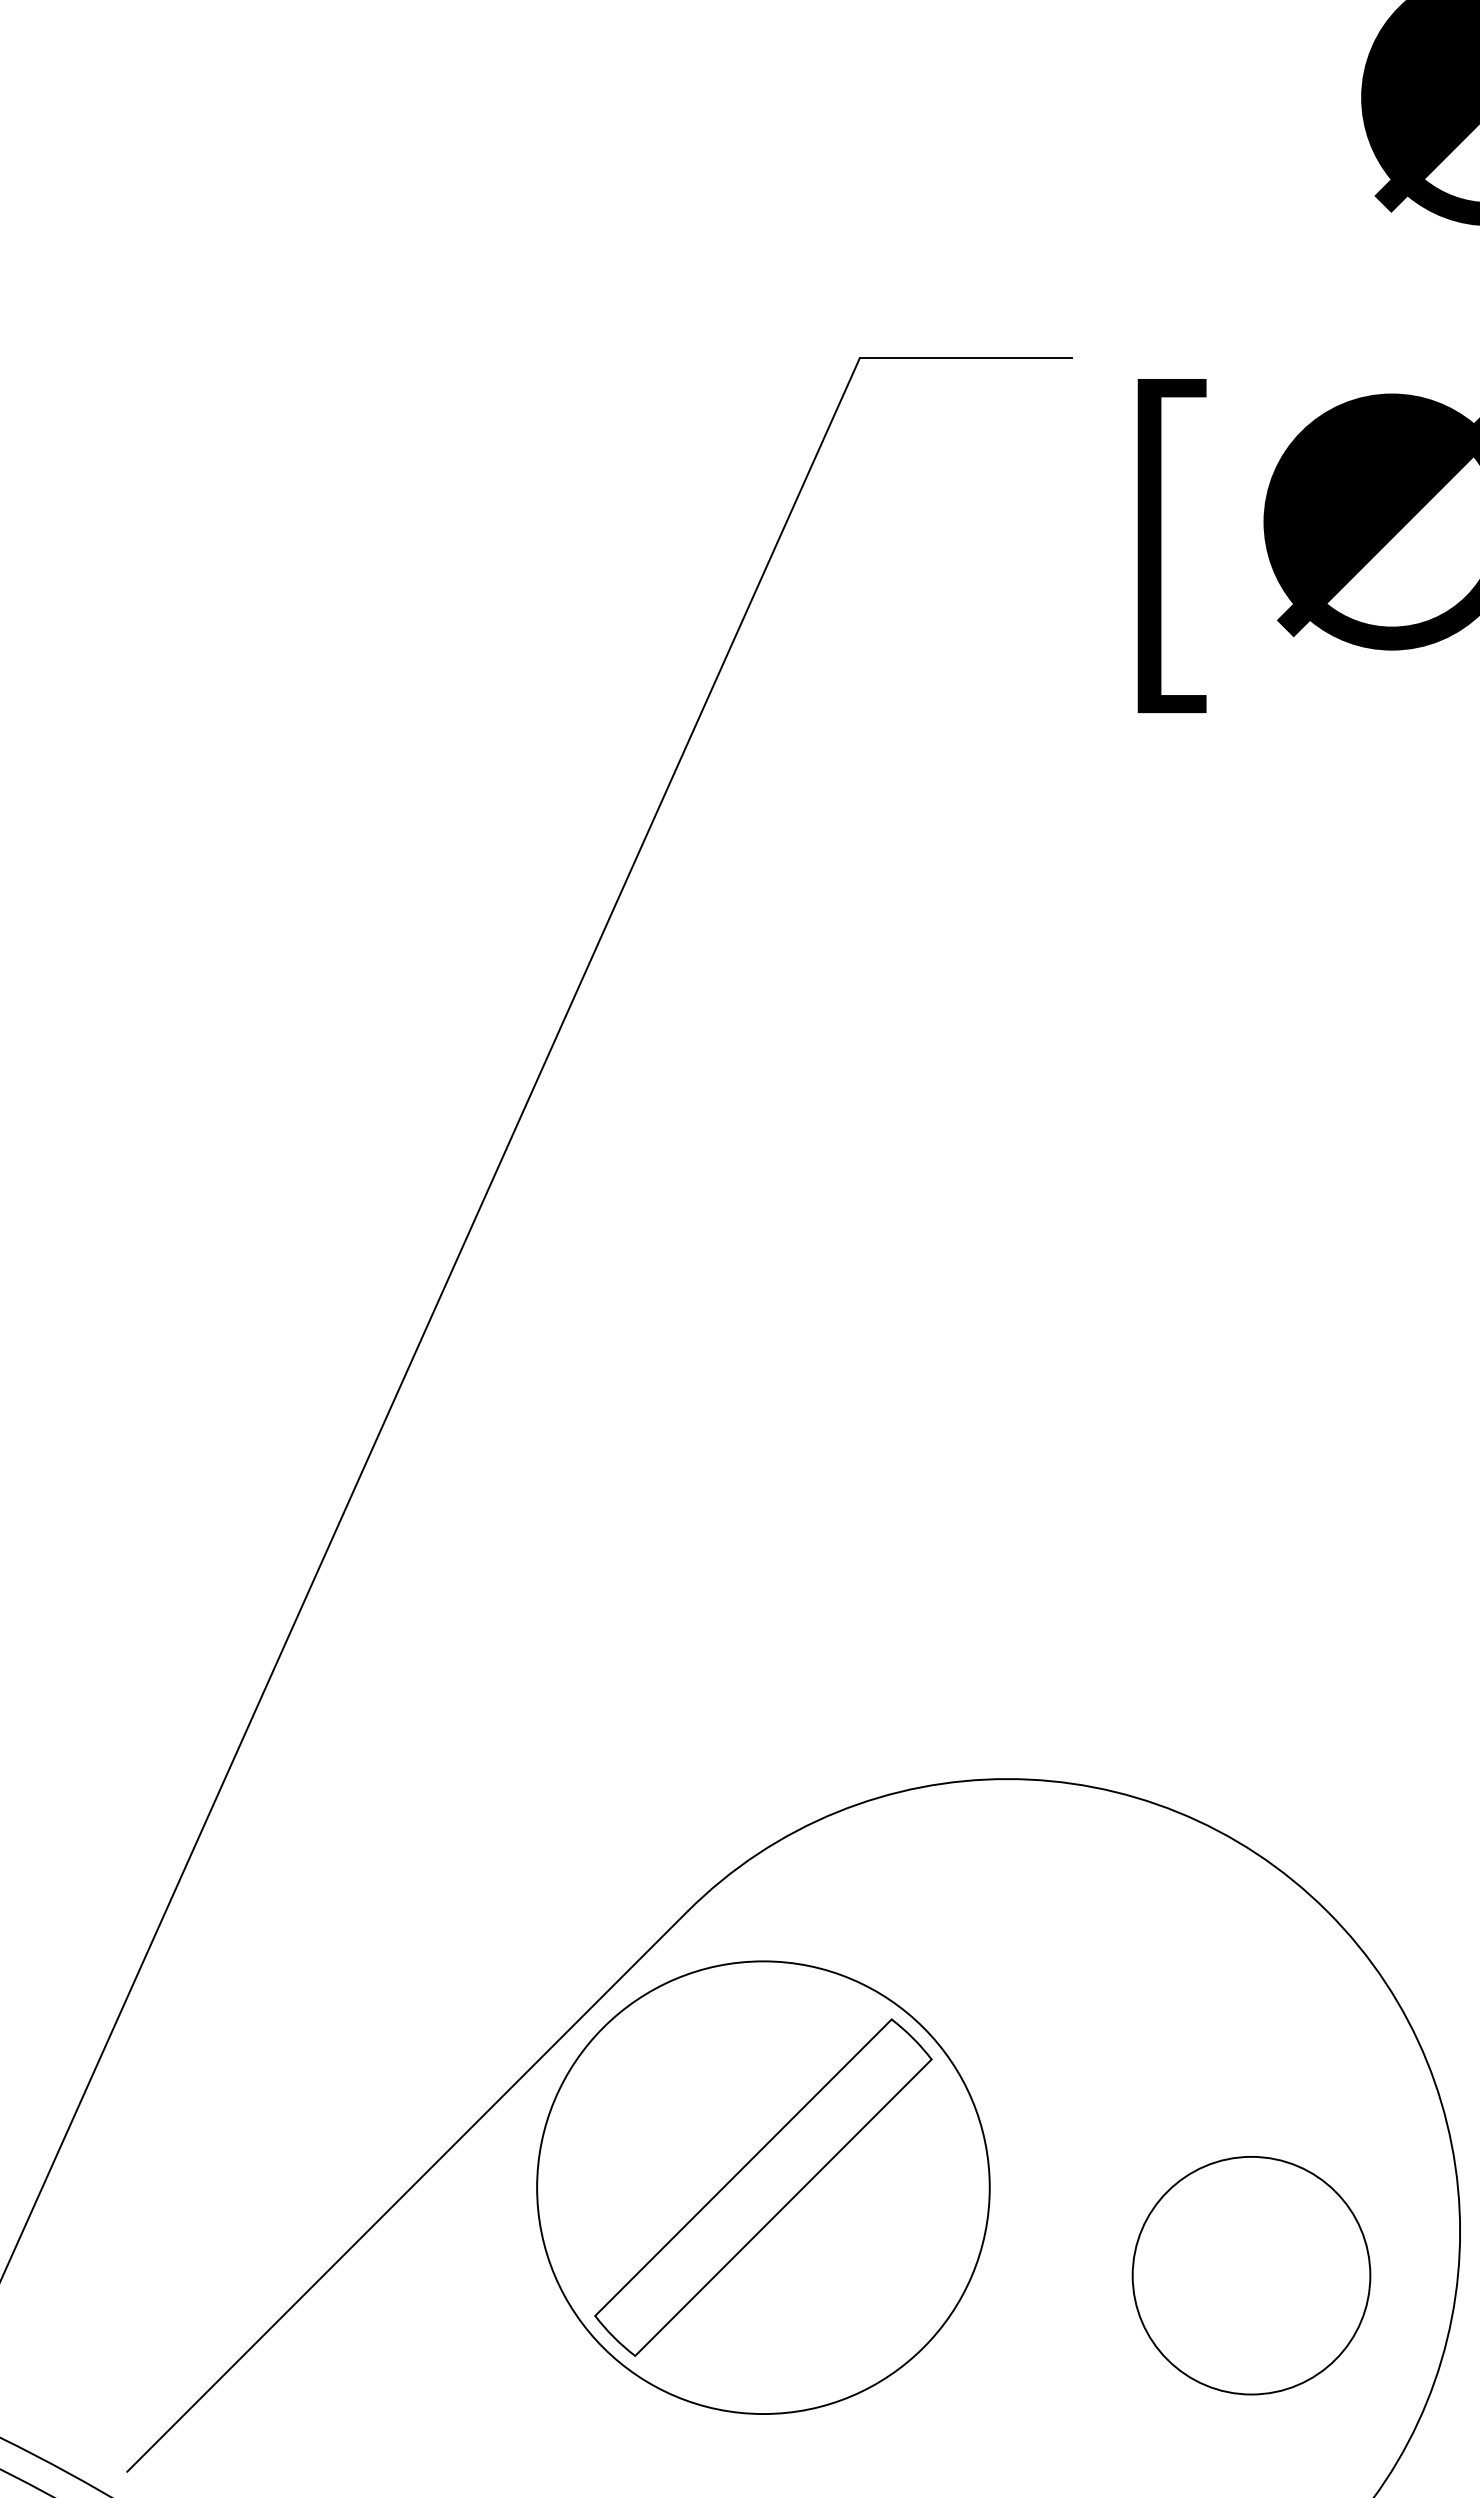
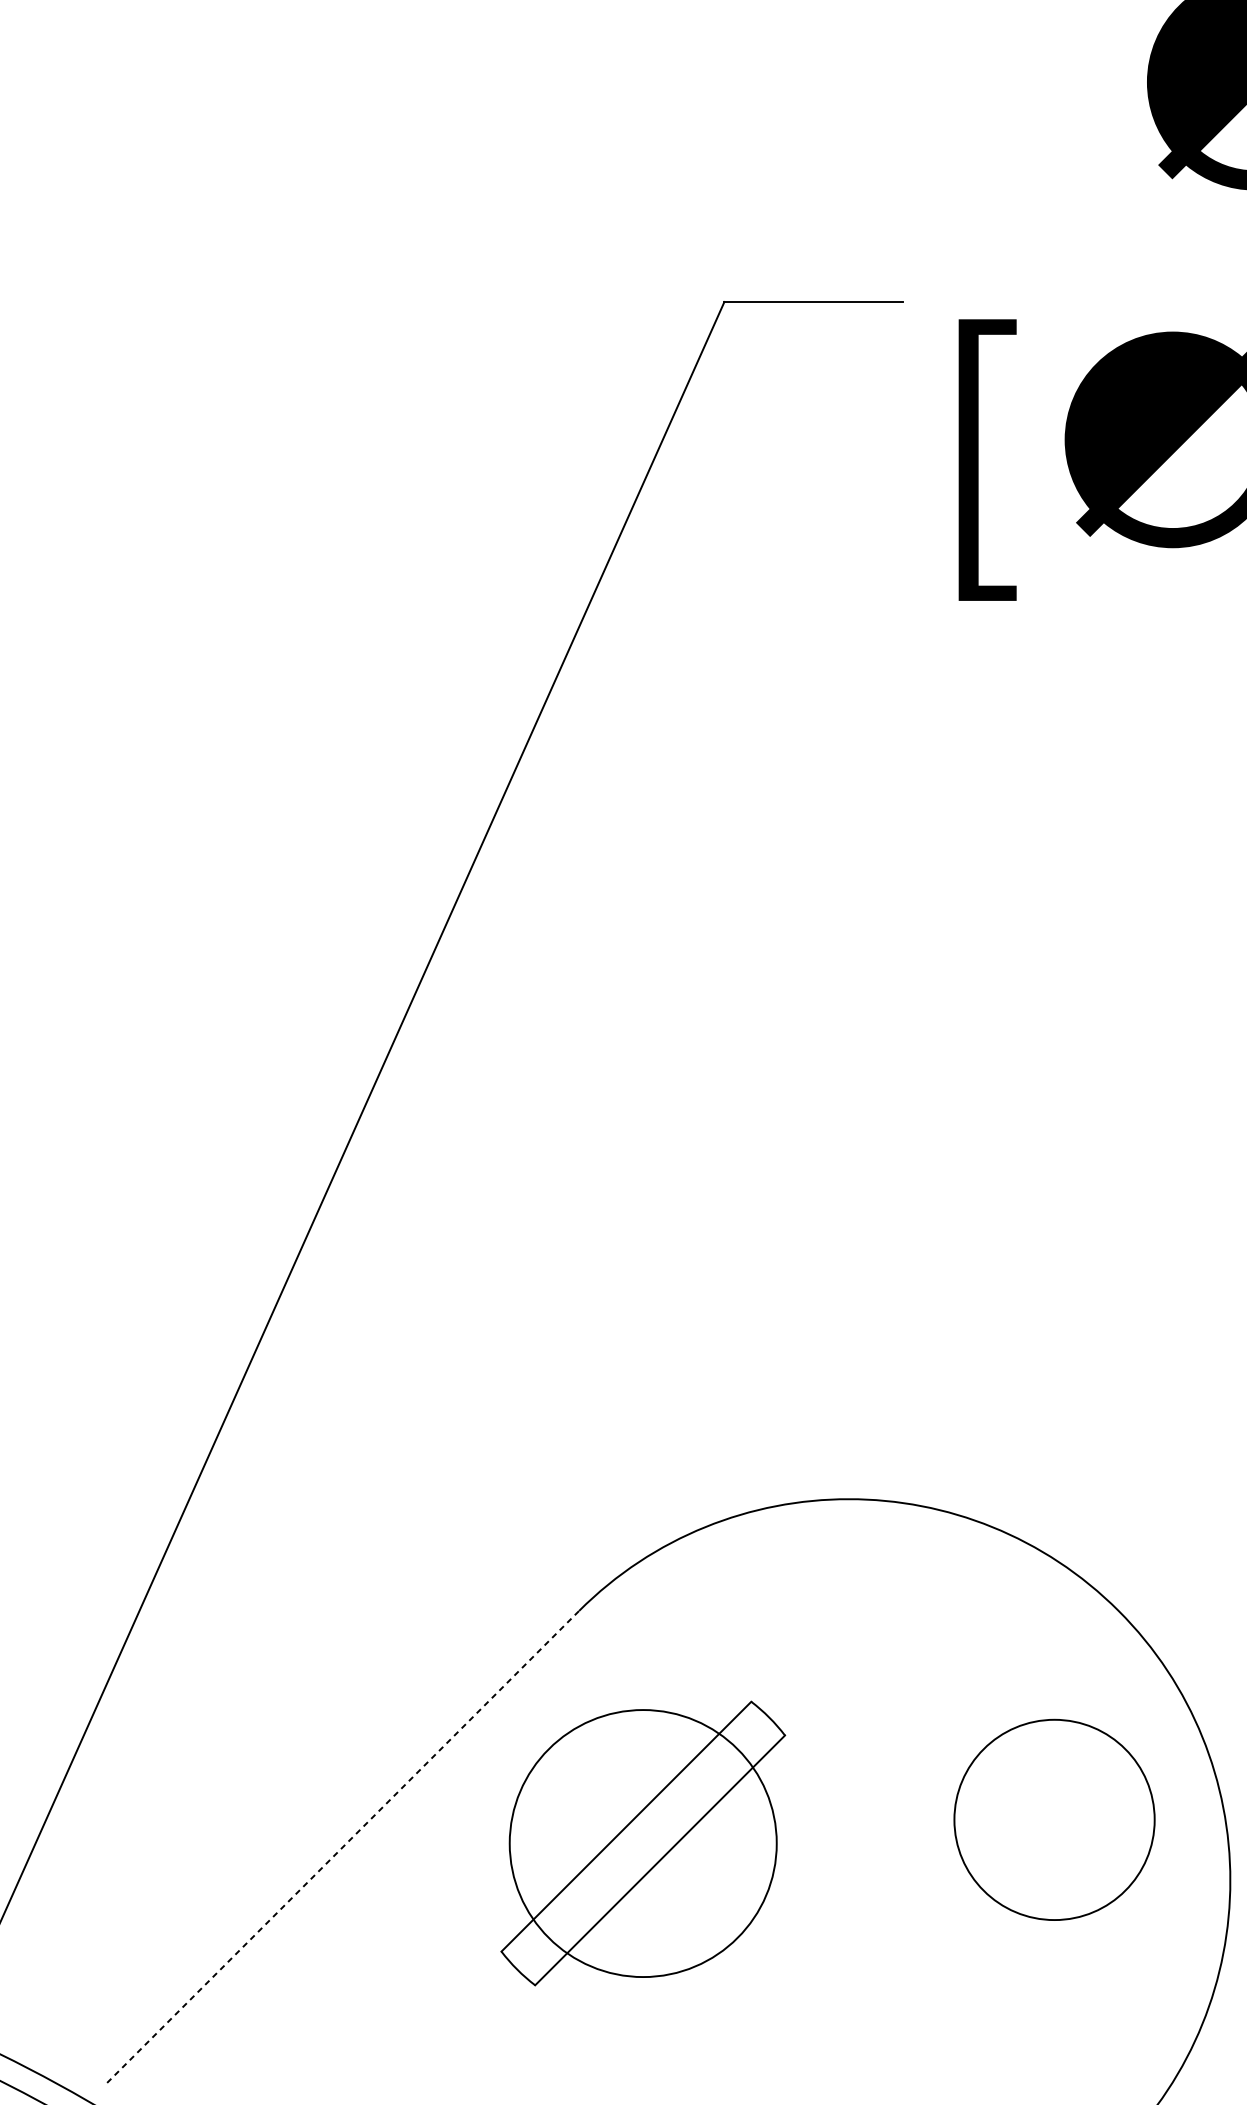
circle: (763, 2187) -> (643, 1843), size x0.7
line: (407, 2191) -> (343, 1846), solid -> dashed
circle: (1251, 2275) -> (1054, 1819), moved

